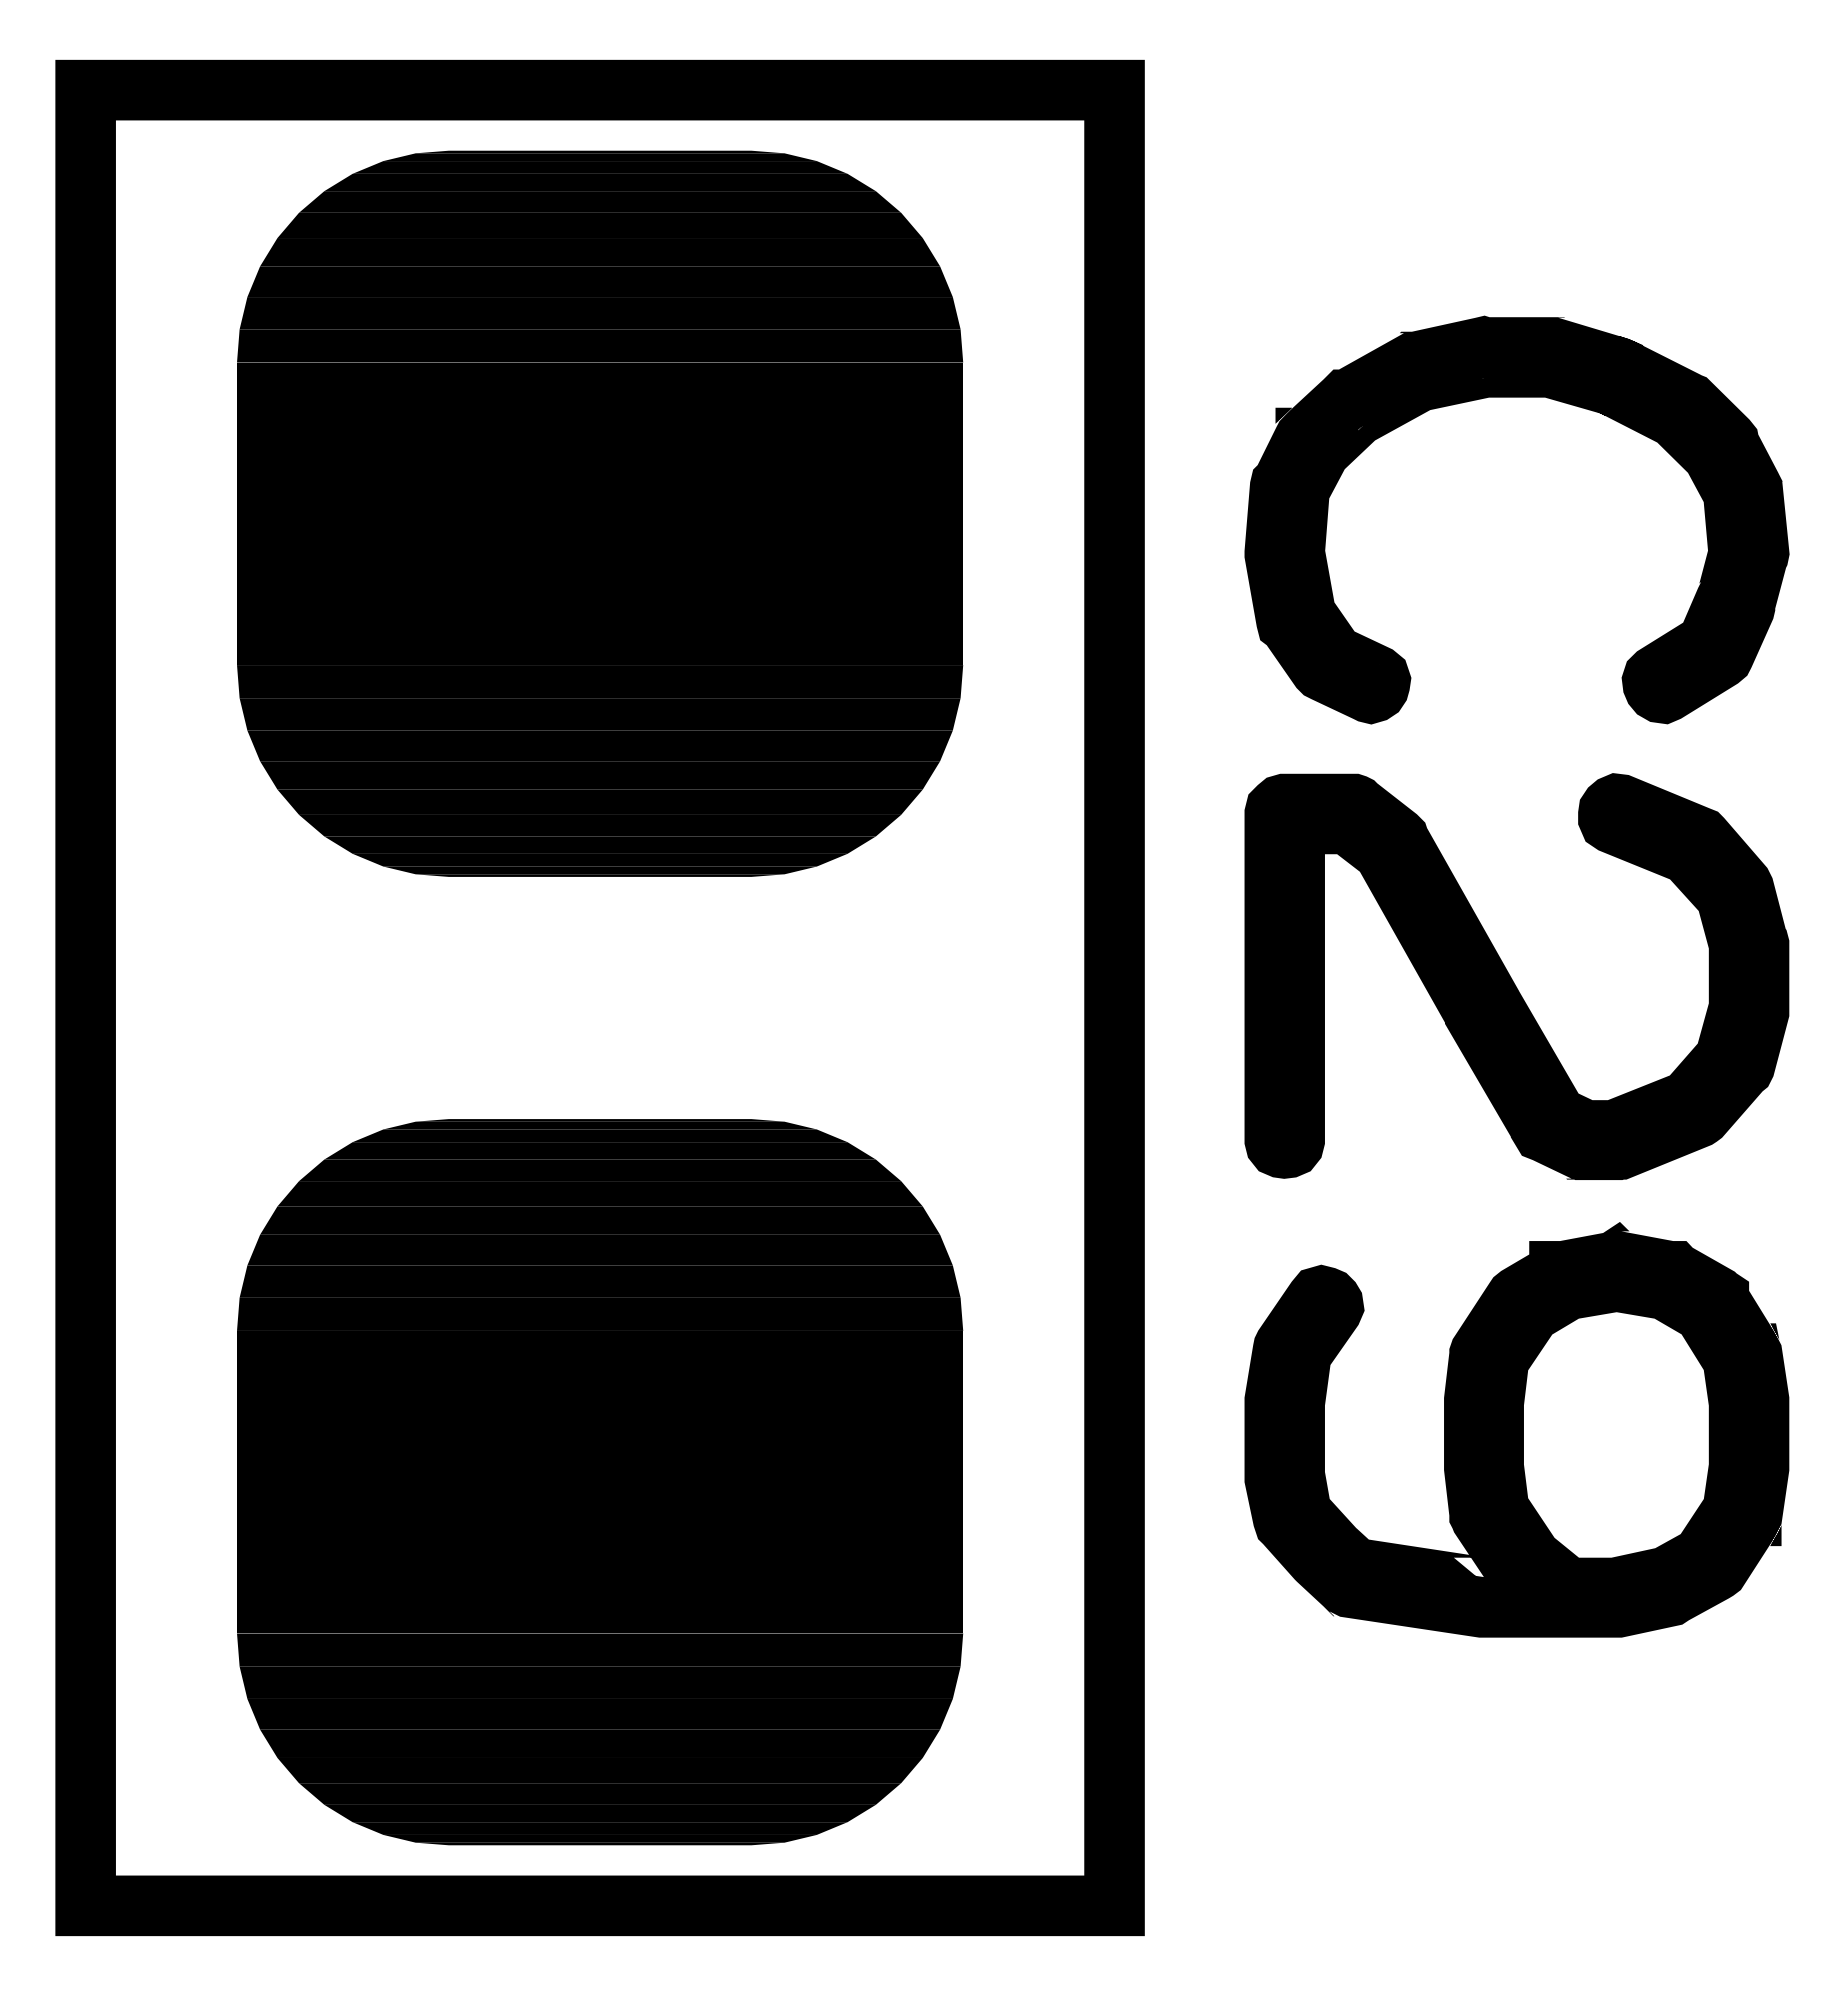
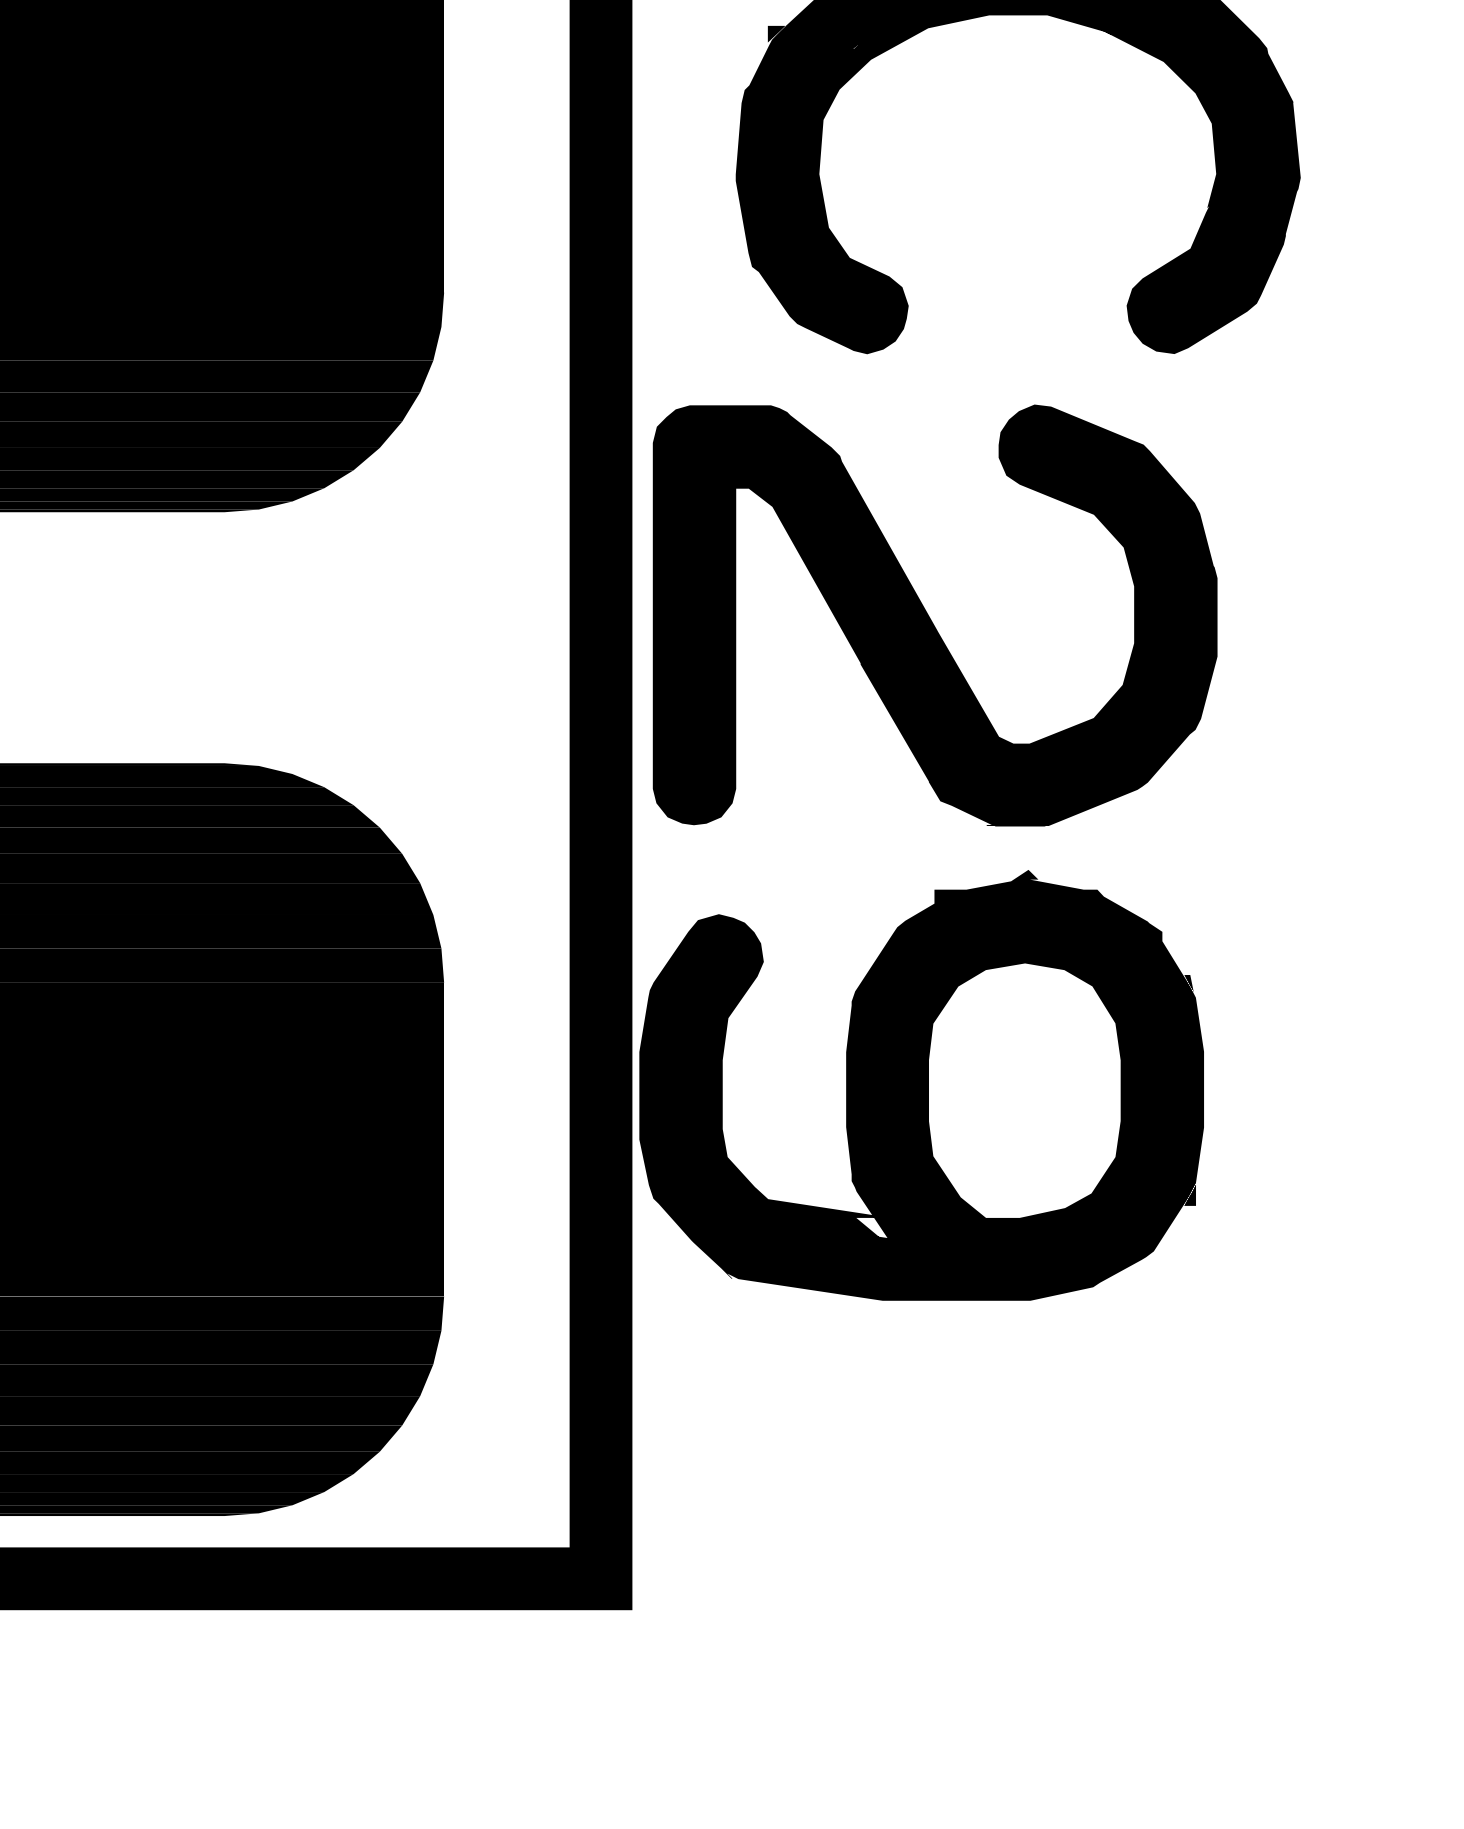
part: (1516, 976) -> (934, 615), moved
part: (1516, 1429) -> (921, 1085), moved

